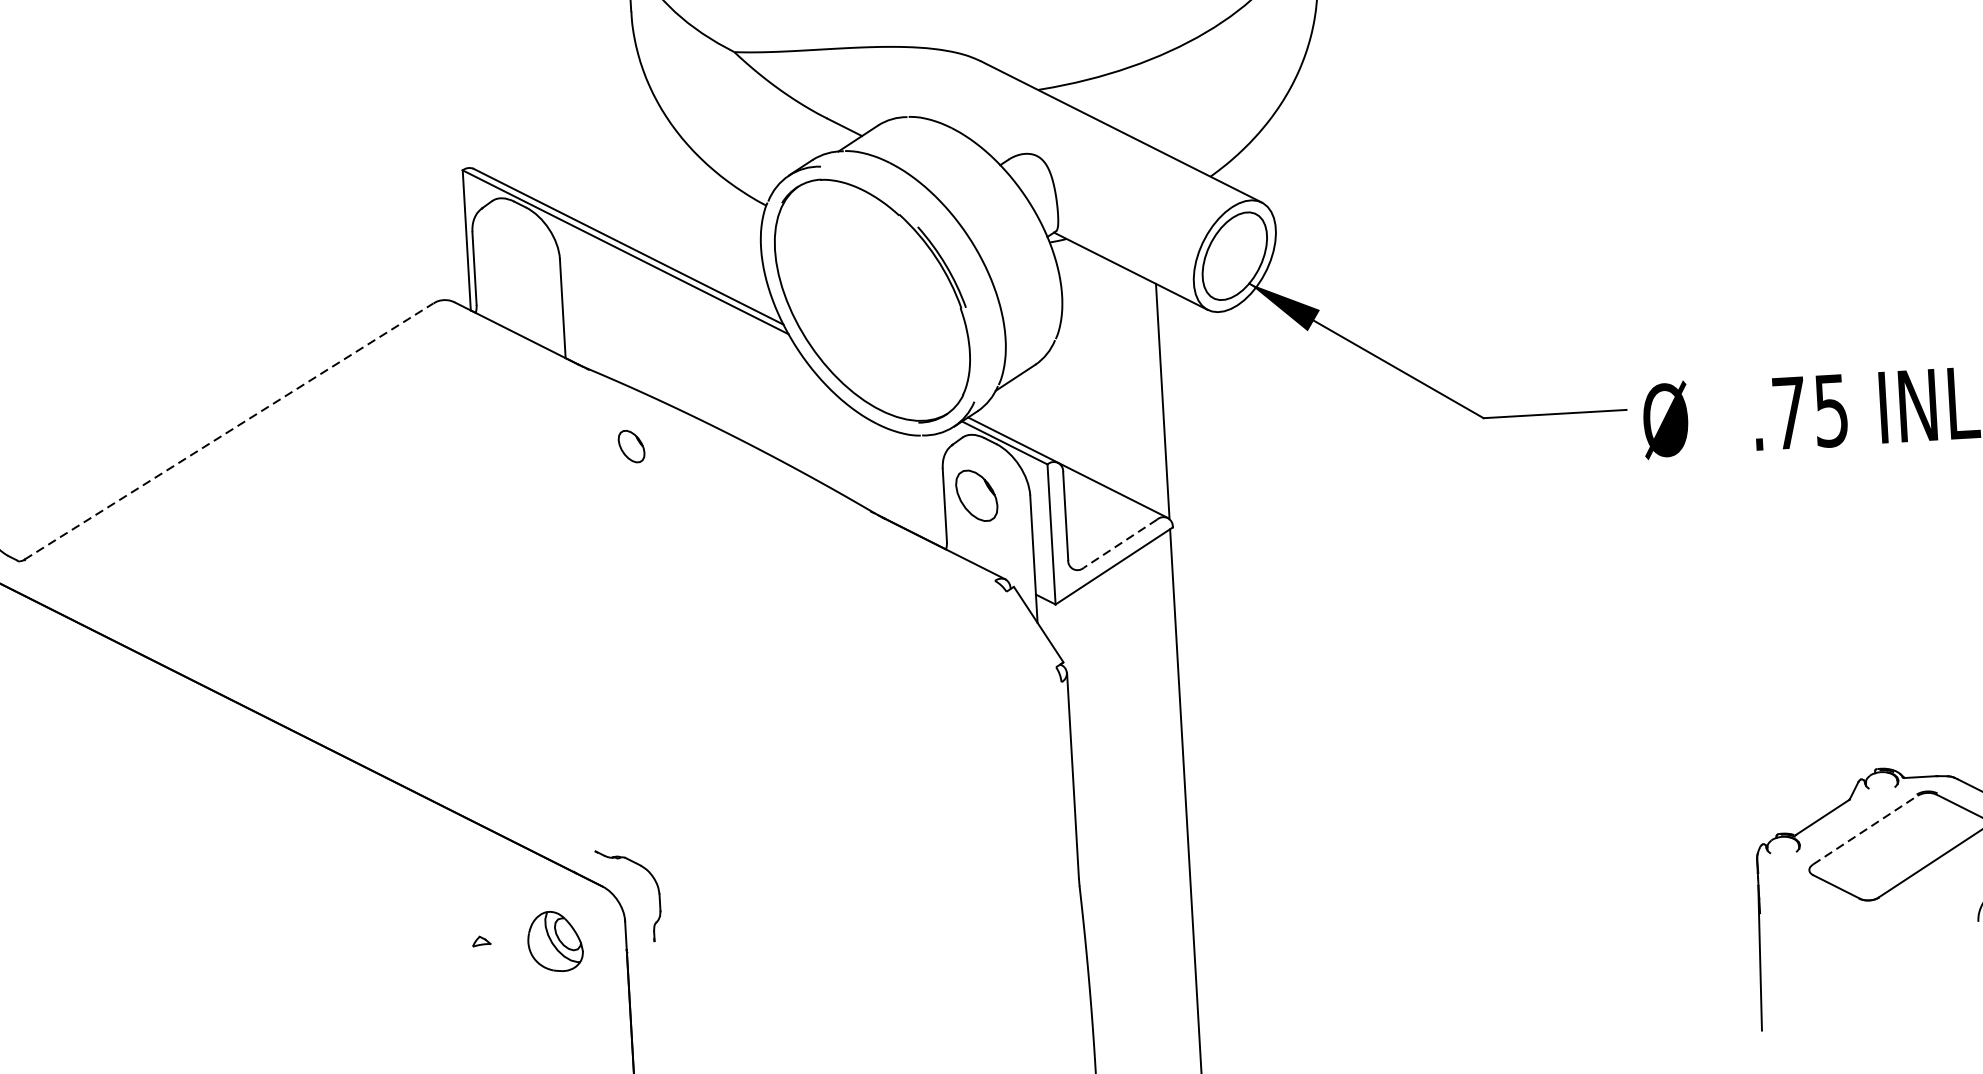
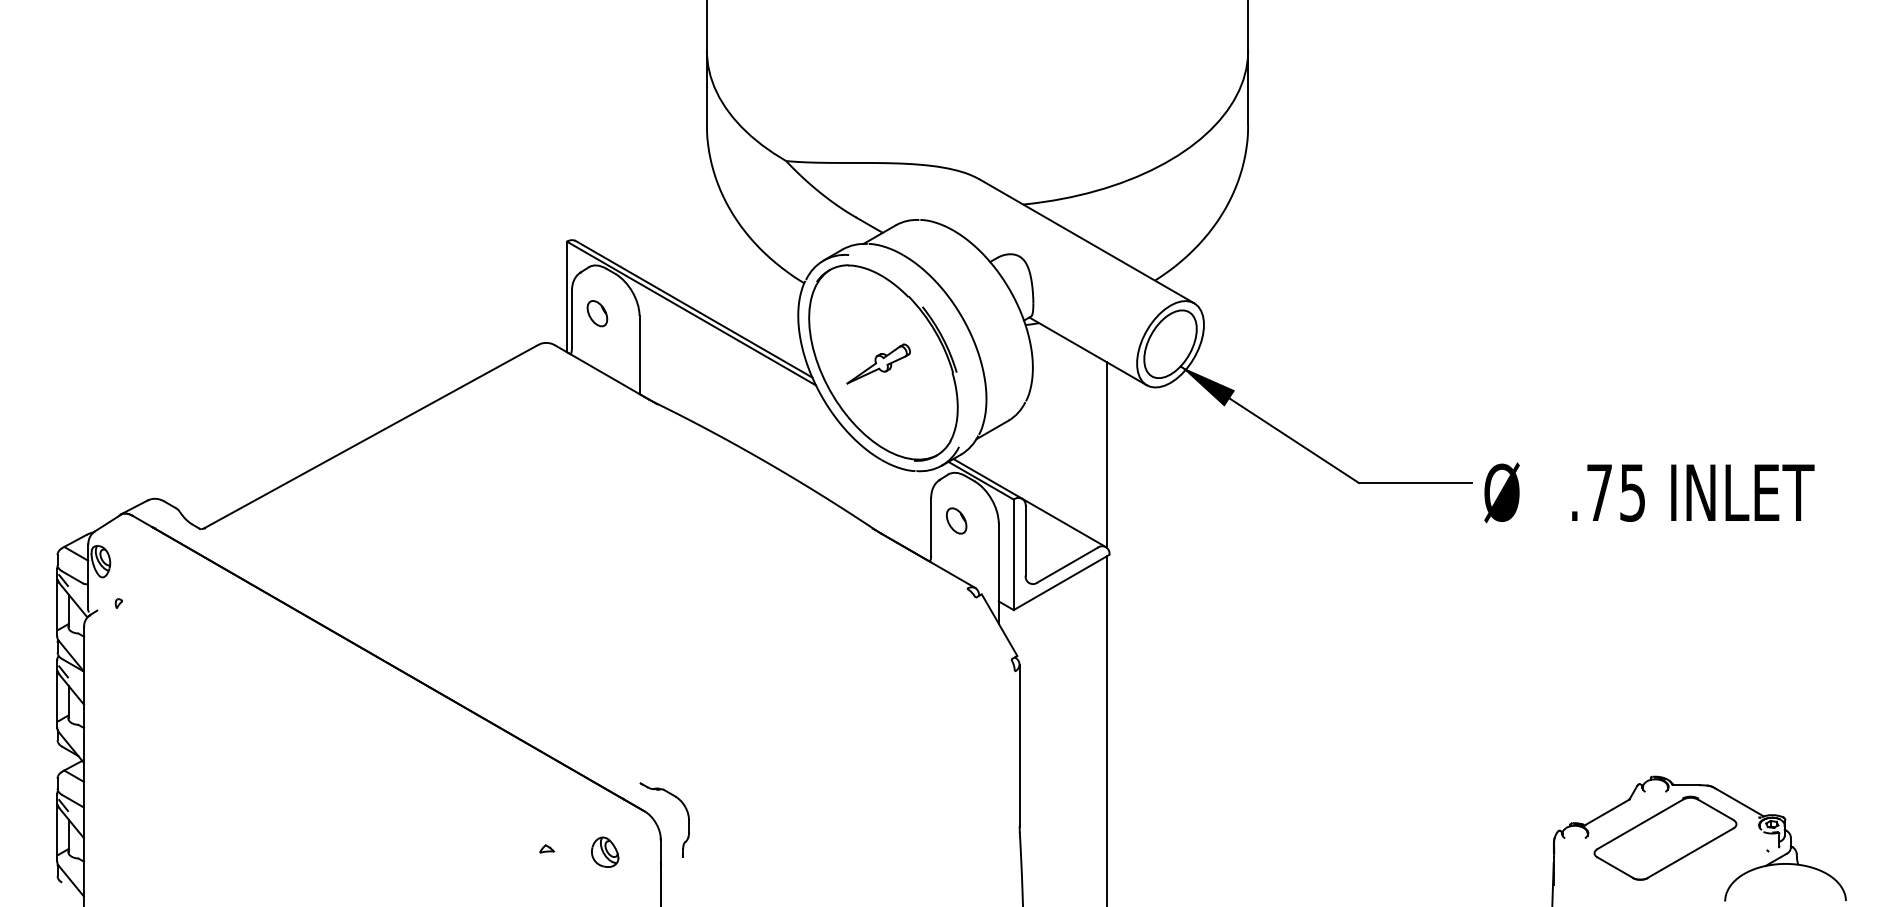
part: (866, 301) -> (878, 363), added
line: (229, 431) -> (371, 436), dashed -> solid
part: (631, 446) -> (597, 313), moved
part: (976, 495) -> (956, 520), size x0.62
line: (1120, 544) -> (1067, 565), dashed -> solid
line: (1865, 830) -> (1640, 824), dashed -> solid
part: (555, 940) -> (605, 851), size x0.62

